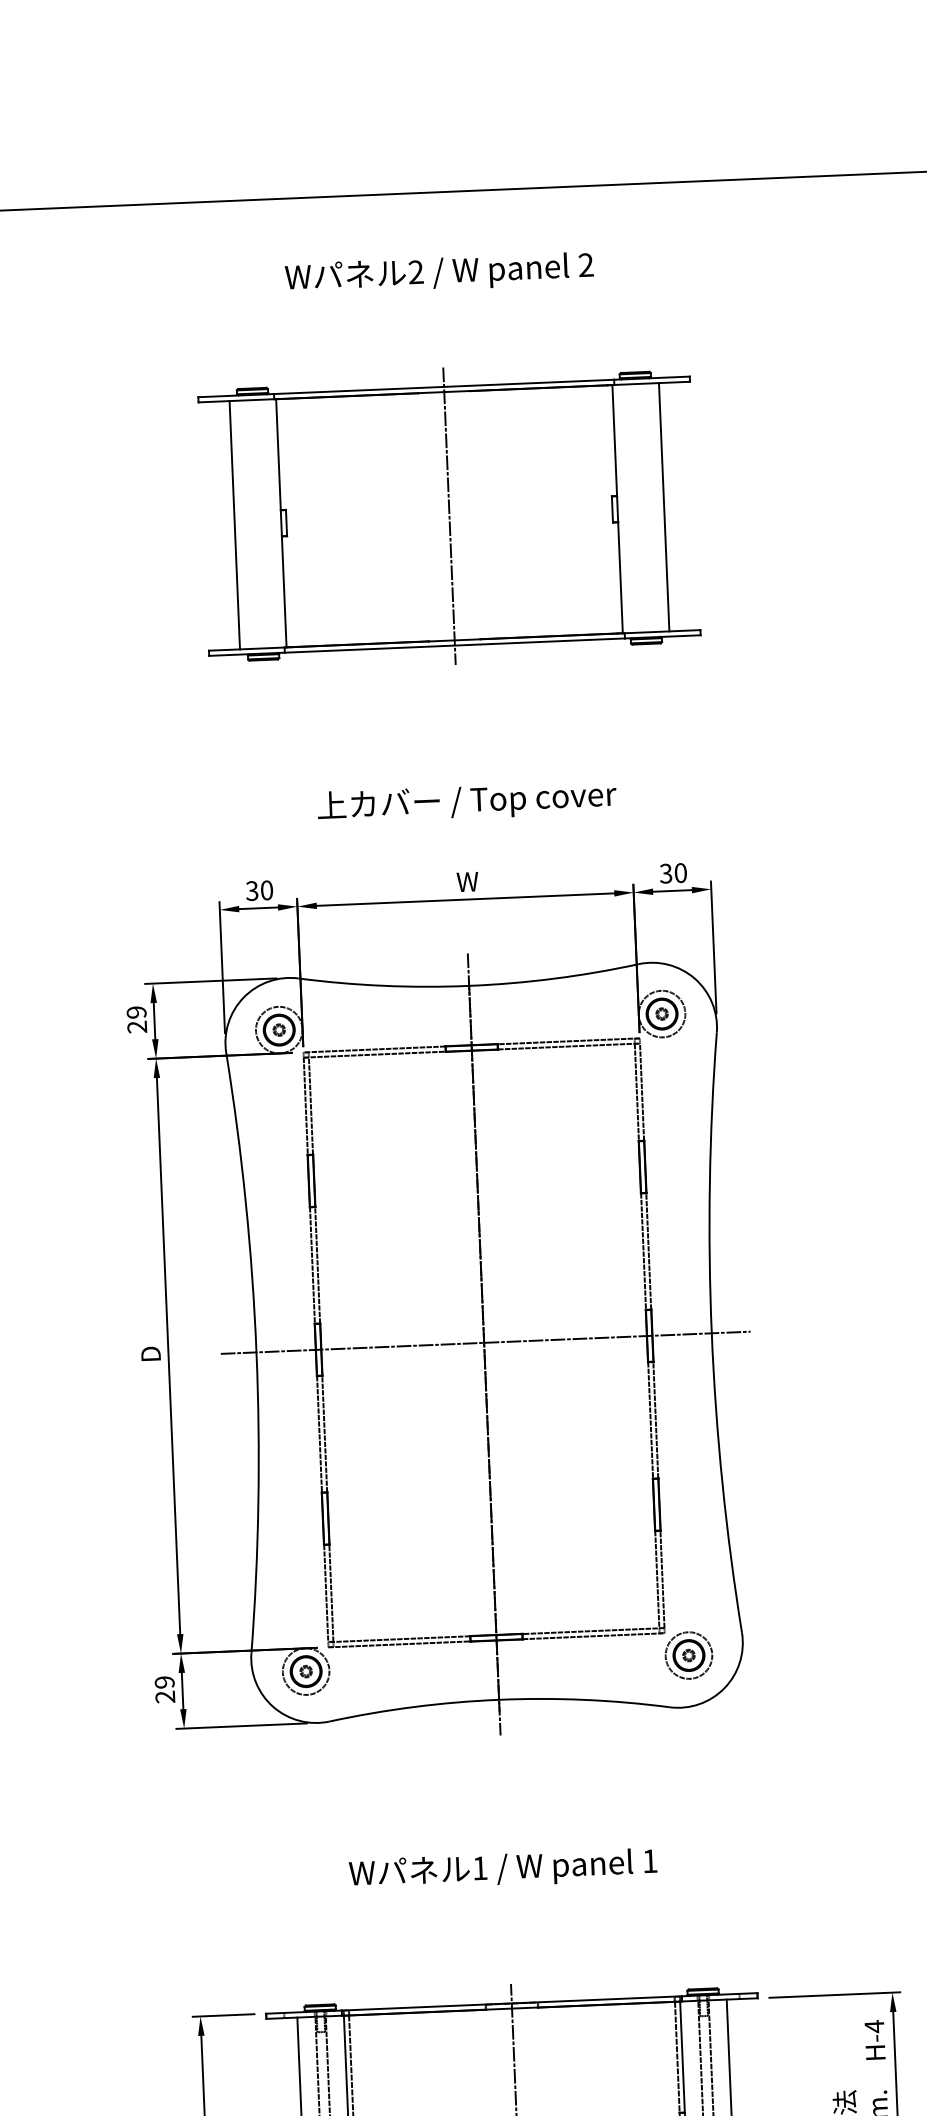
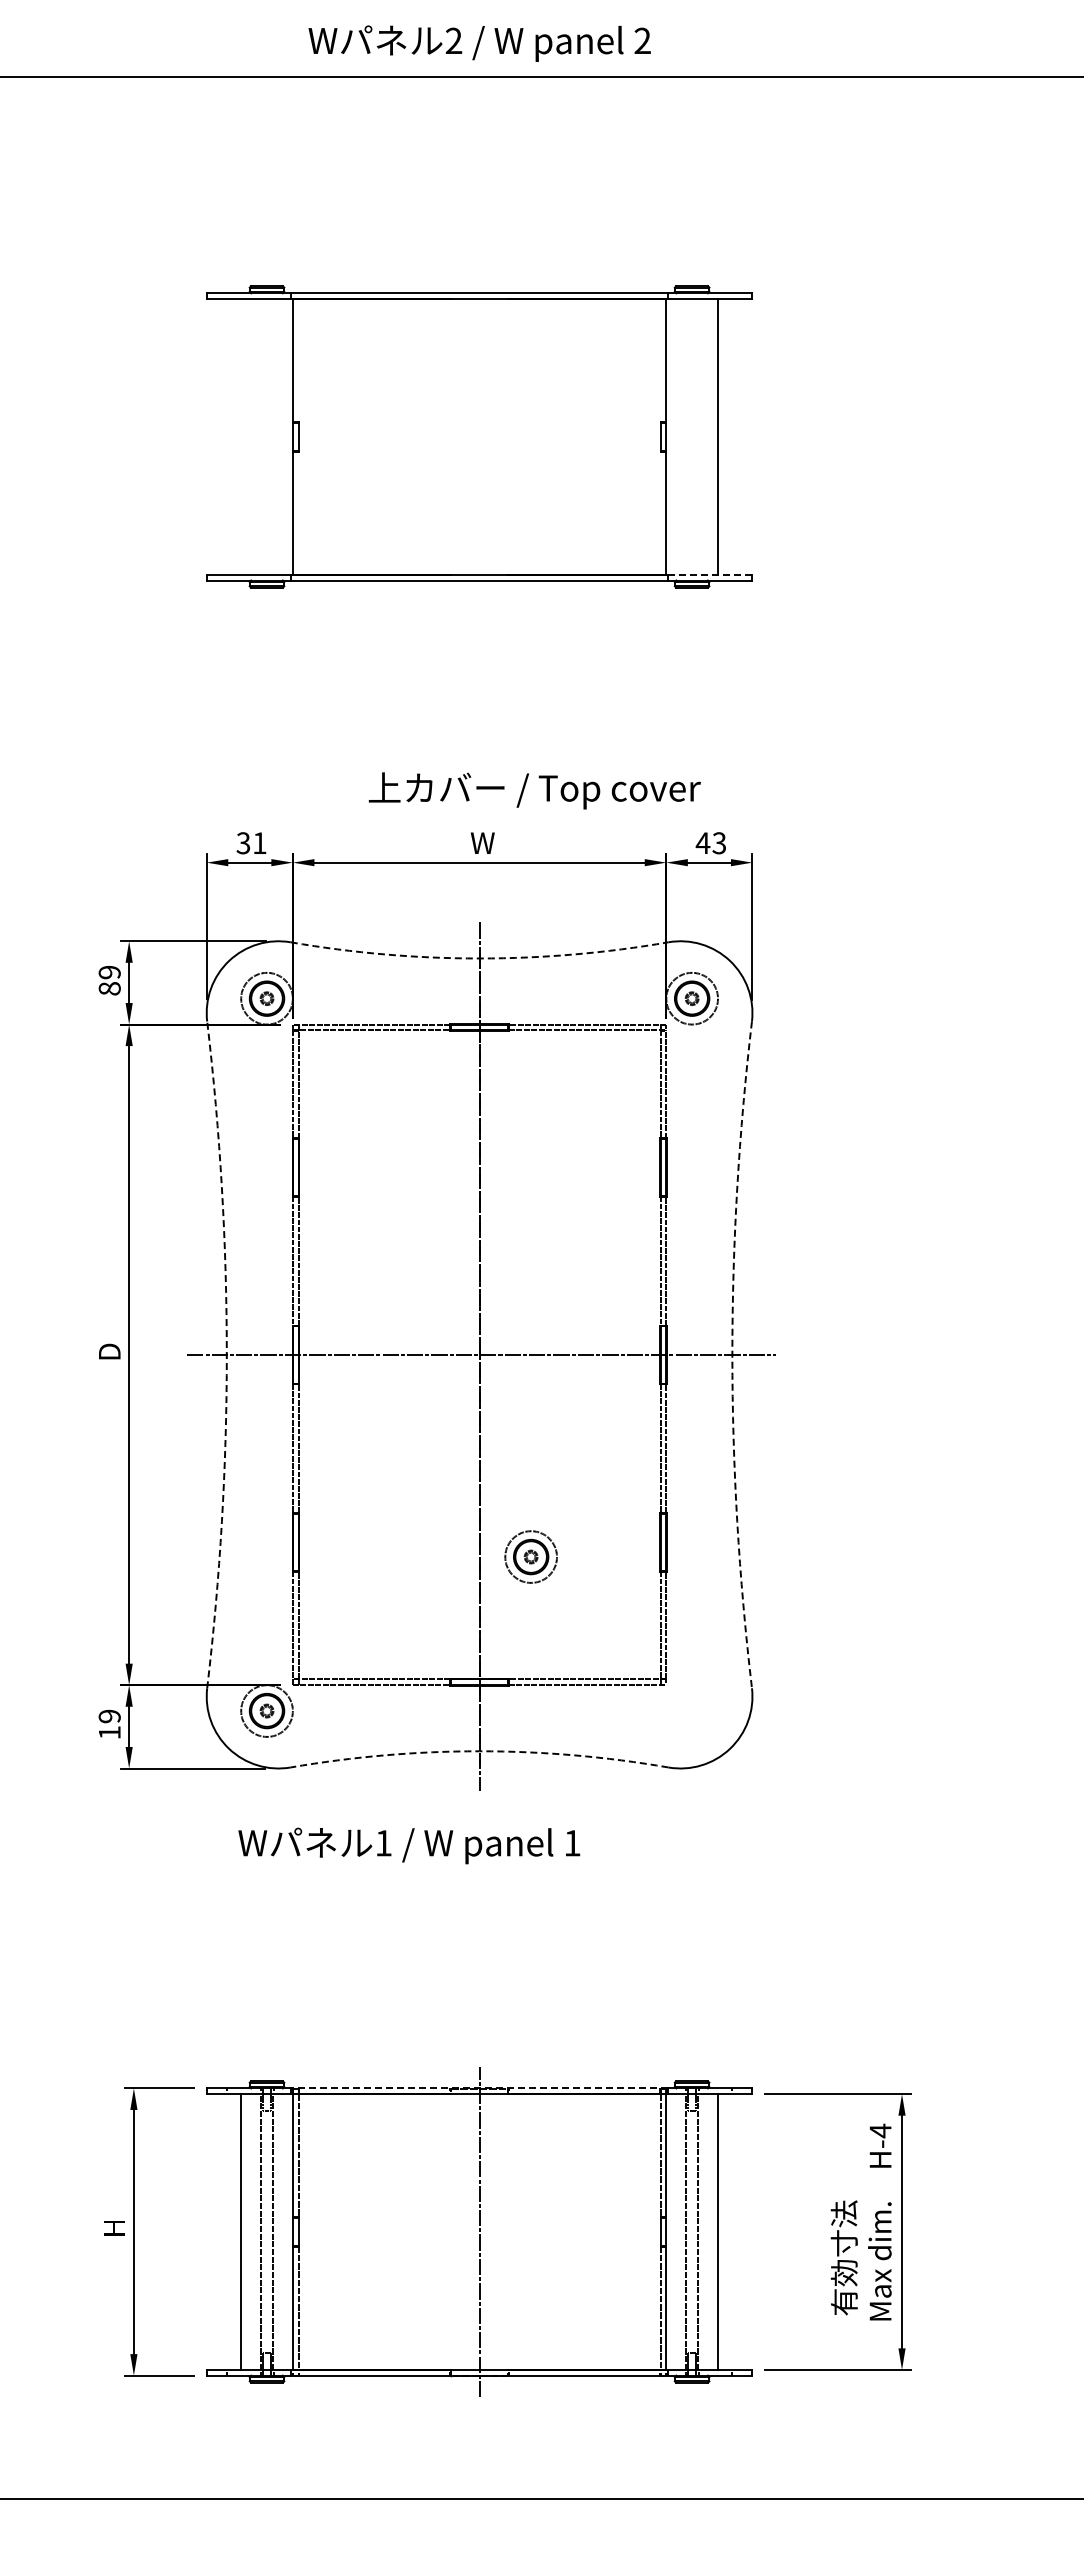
text: (439, 273) -> (479, 43), moved
line: (449, 515) -> (479, 436), removed
line: (235, 524) -> (241, 436), removed
line: (662, 631) -> (710, 574), solid -> dashed
text: (466, 801) -> (534, 790), moved
text: (672, 873) -> (710, 843), 30 -> 43
text: (266, 890) -> (259, 843), 30 -> 31
arc: (469, 985) -> (479, 958), solid -> dashed
text: (137, 1026) -> (109, 988), 29 -> 89
arc: (711, 1332) -> (732, 1354), solid -> dashed
arc: (256, 1352) -> (226, 1354), solid -> dashed
part: (688, 1655) -> (530, 1556), moved
text: (165, 1696) -> (109, 1732), 29 -> 19
arc: (499, 1700) -> (479, 1751), solid -> dashed
text: (503, 1869) -> (409, 1845), moved
line: (511, 2003) -> (479, 2088), solid -> dashed

